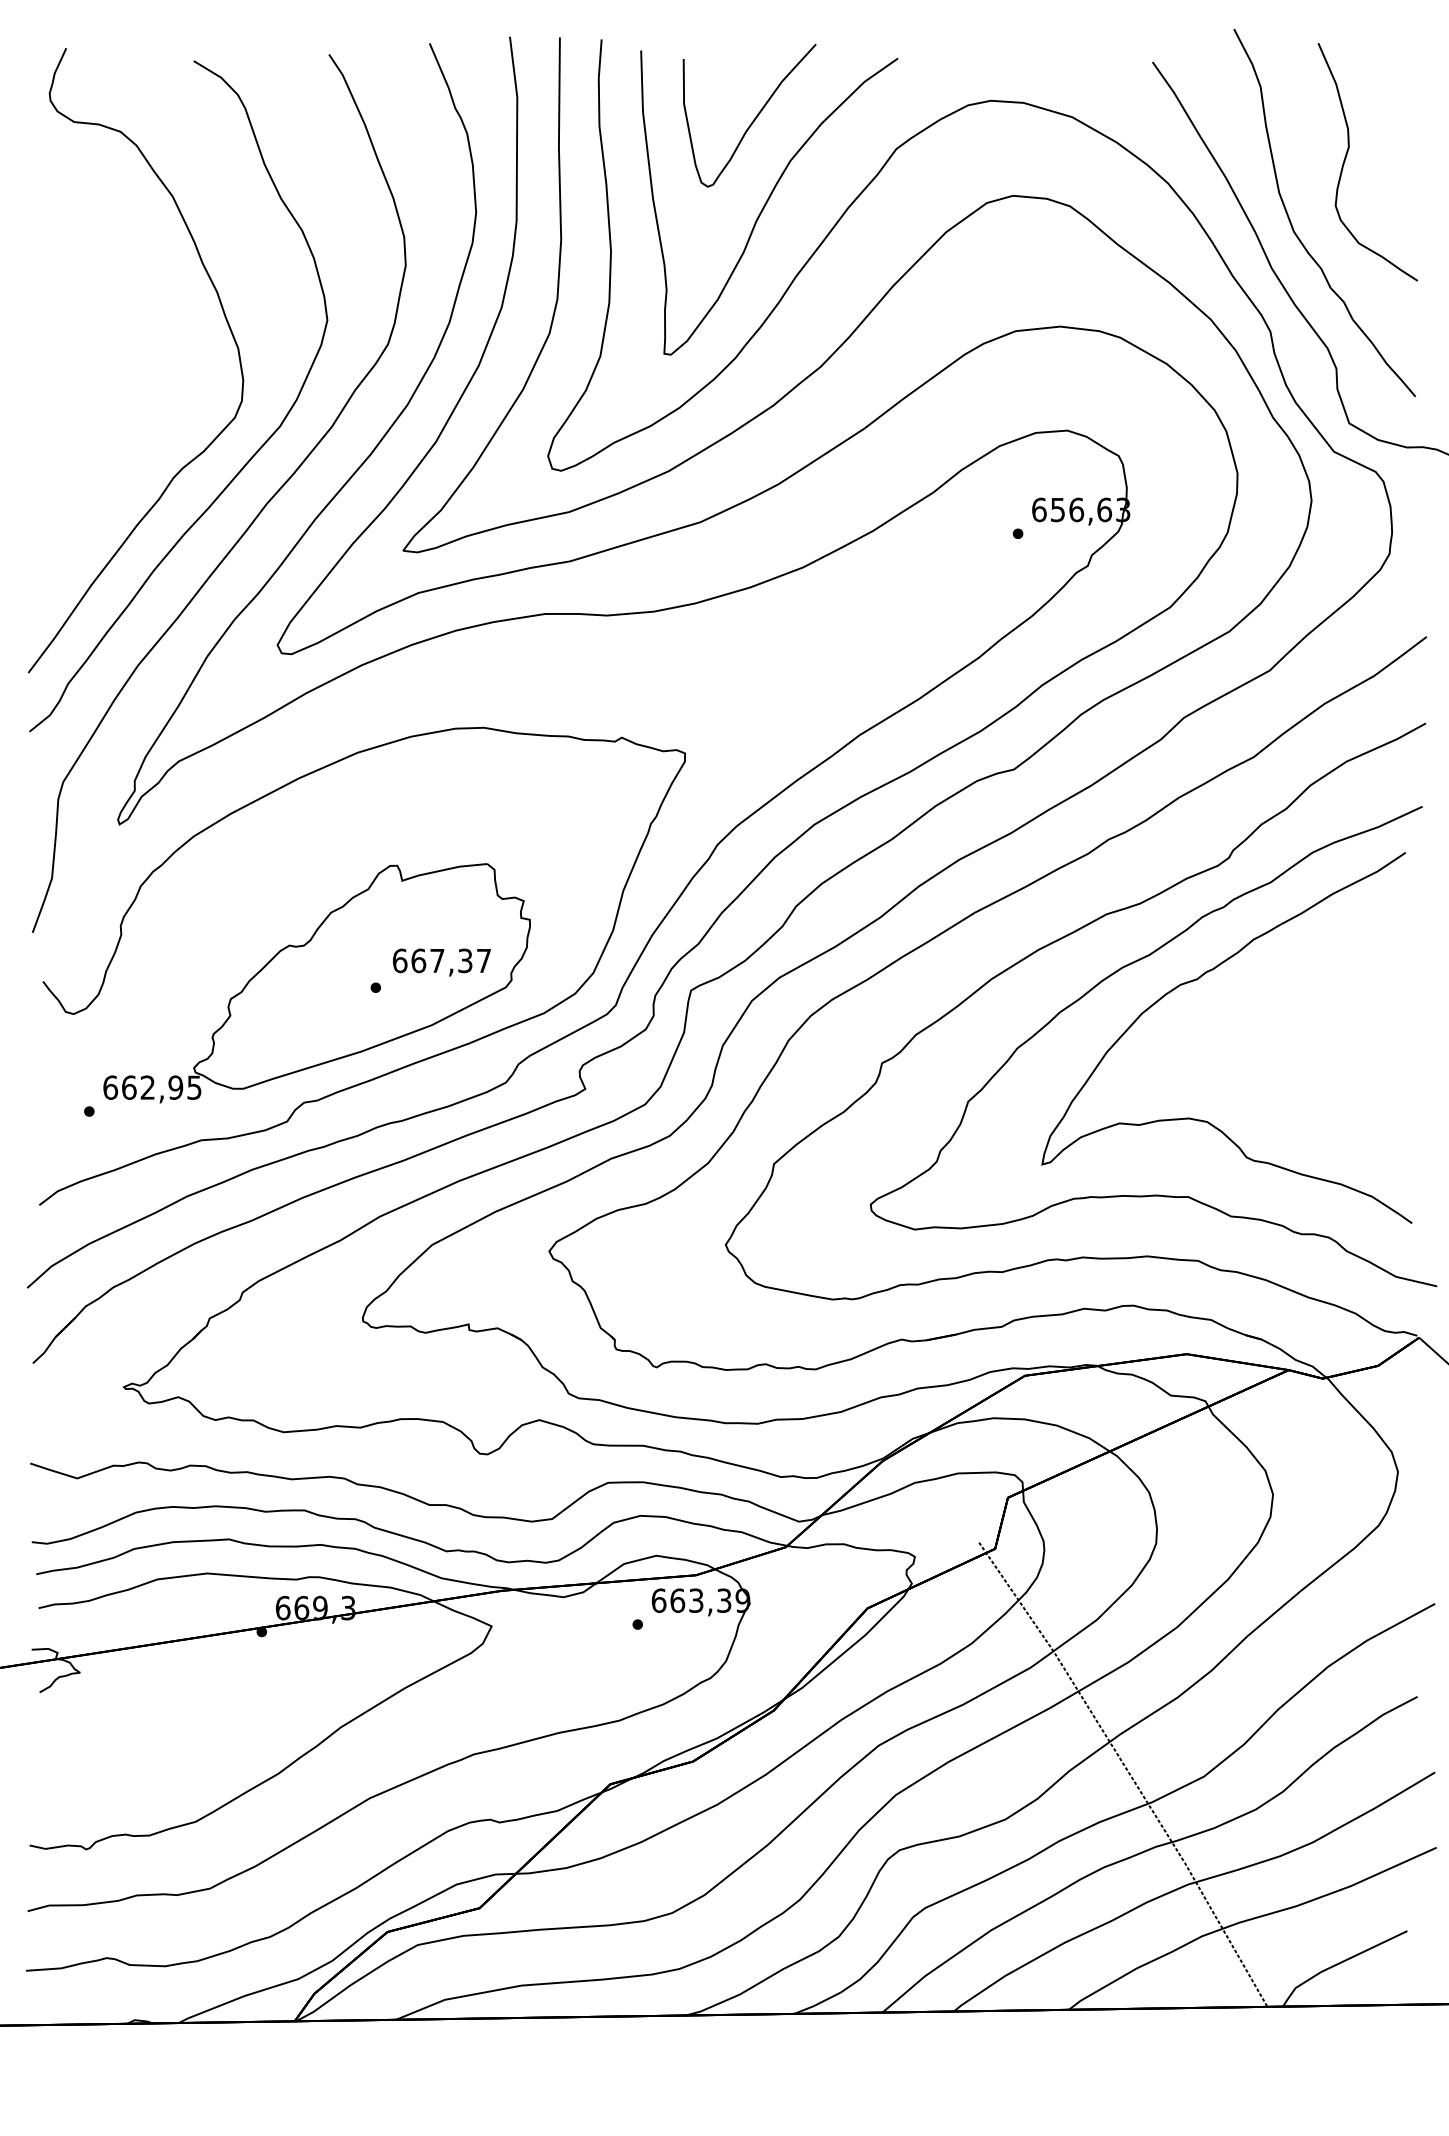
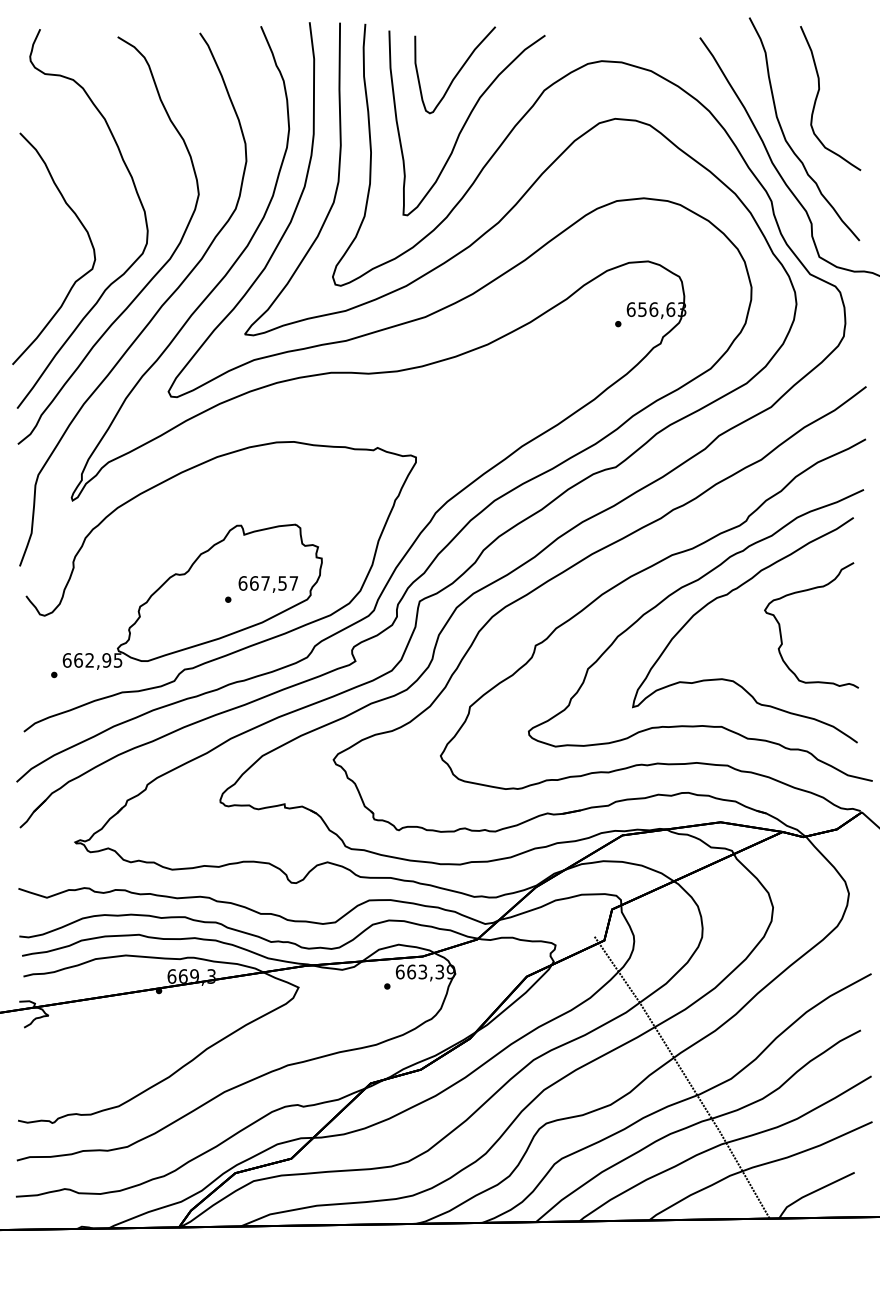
curve: (144, 387) -> (87, 235), added
text: (465, 960) -> (282, 583), 667,37 -> 667,57
curve: (1286, 1040) -> (781, 631), added

